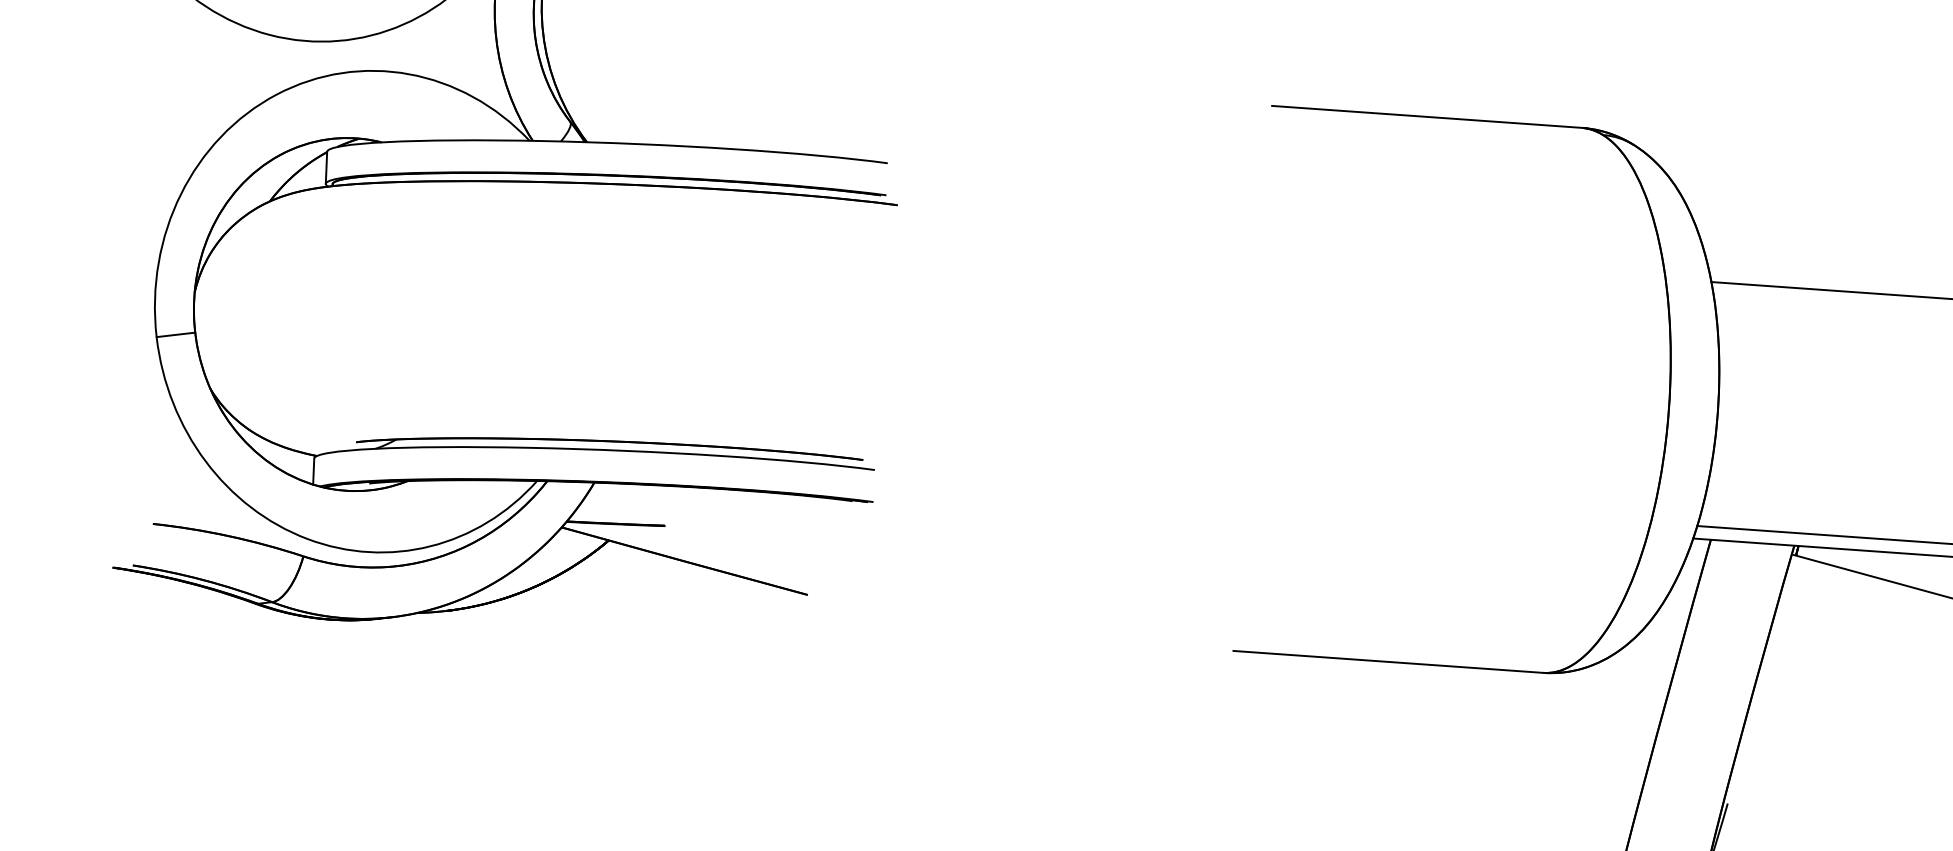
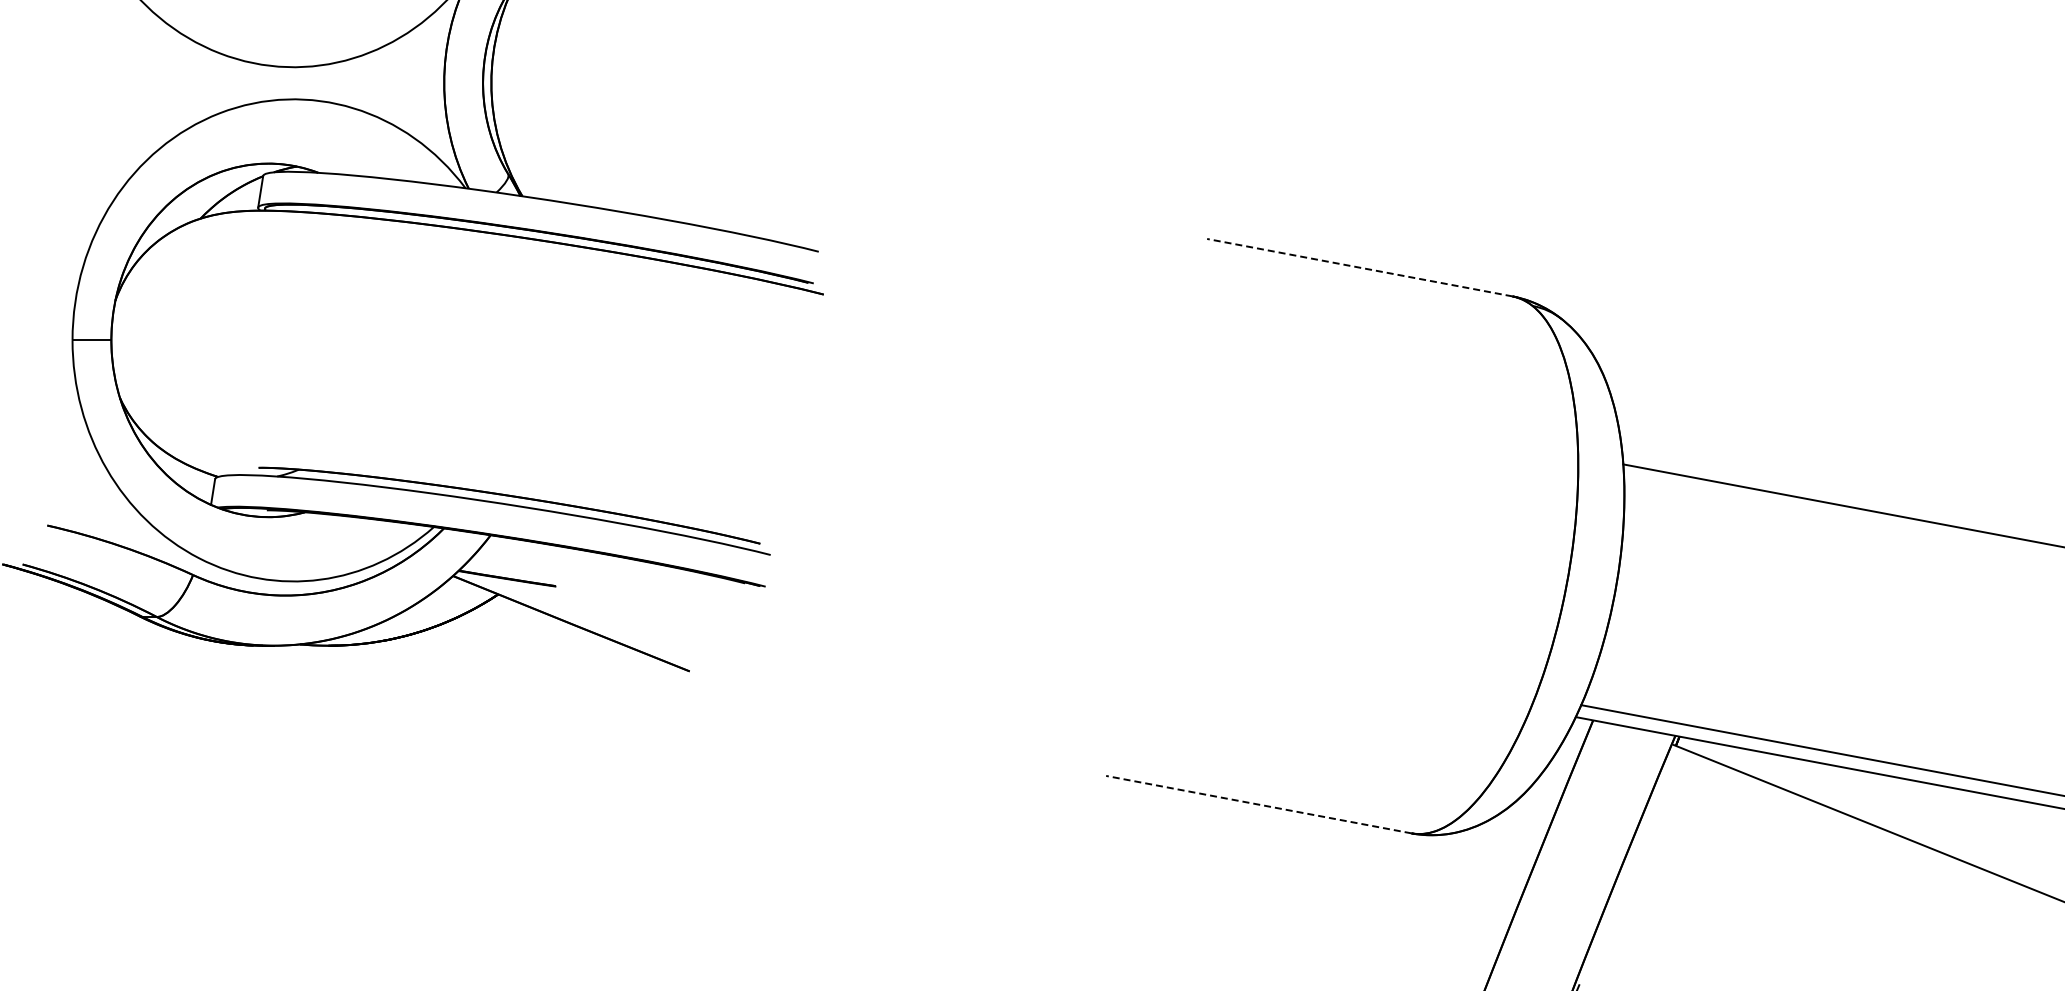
line: (1426, 116) -> (1359, 267), solid -> dashed
line: (1388, 661) -> (1258, 804), solid -> dashed

